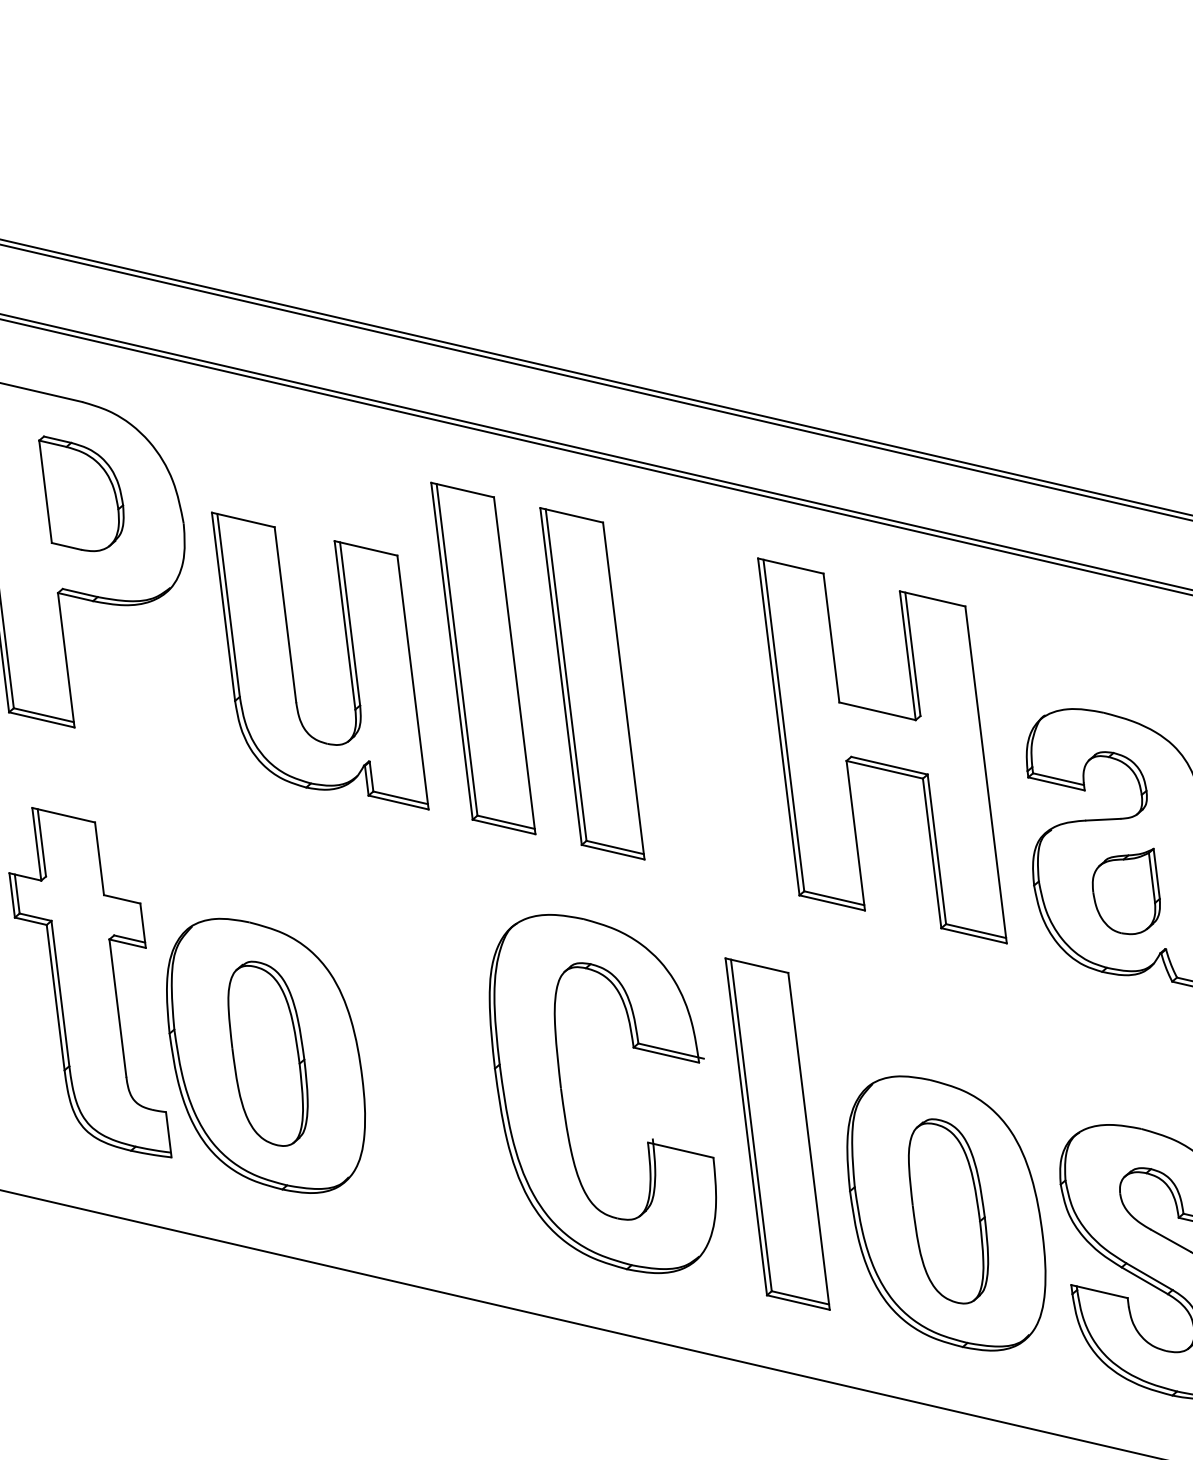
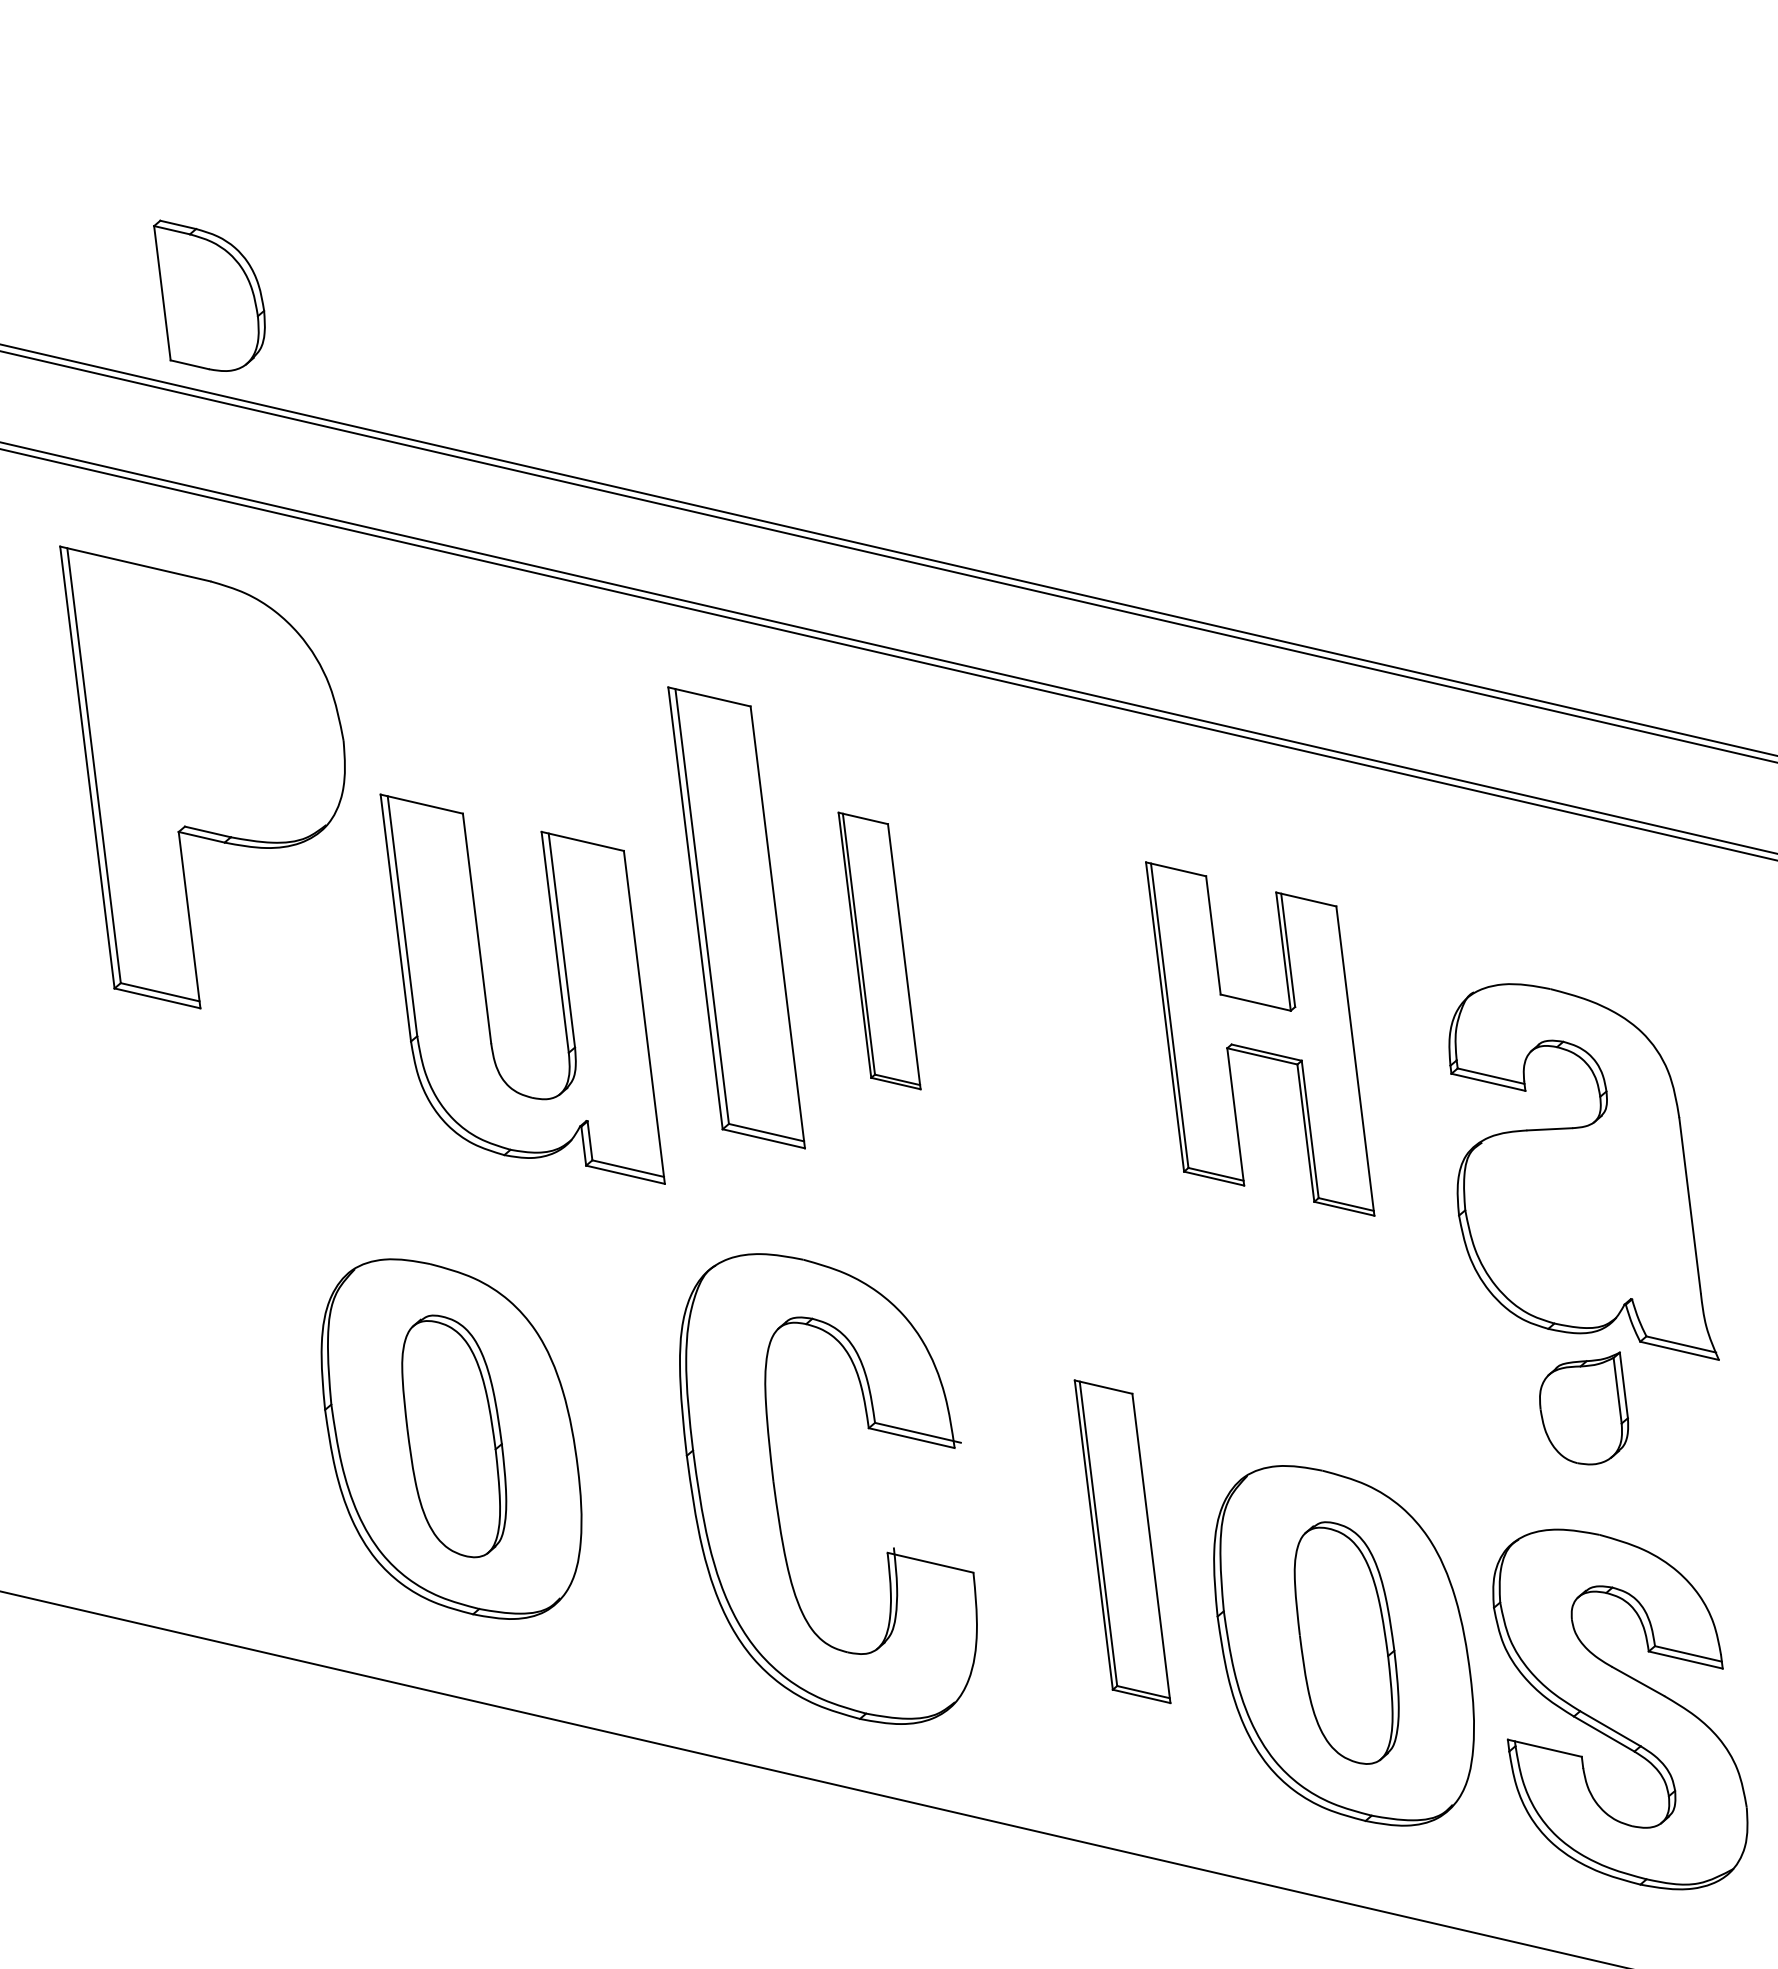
part: (81, 493) -> (209, 295), moved
part: (292, 665) -> (486, 994), moved
part: (592, 683) -> (879, 950), size x0.6
part: (882, 750) -> (1260, 1038), size x0.7
part: (1125, 891) -> (1583, 1408), moved
part: (90, 982) -> (221, 1342), removed
part: (563, 1098) -> (776, 1494), moved
part: (777, 1133) -> (1122, 1541), size x0.7

